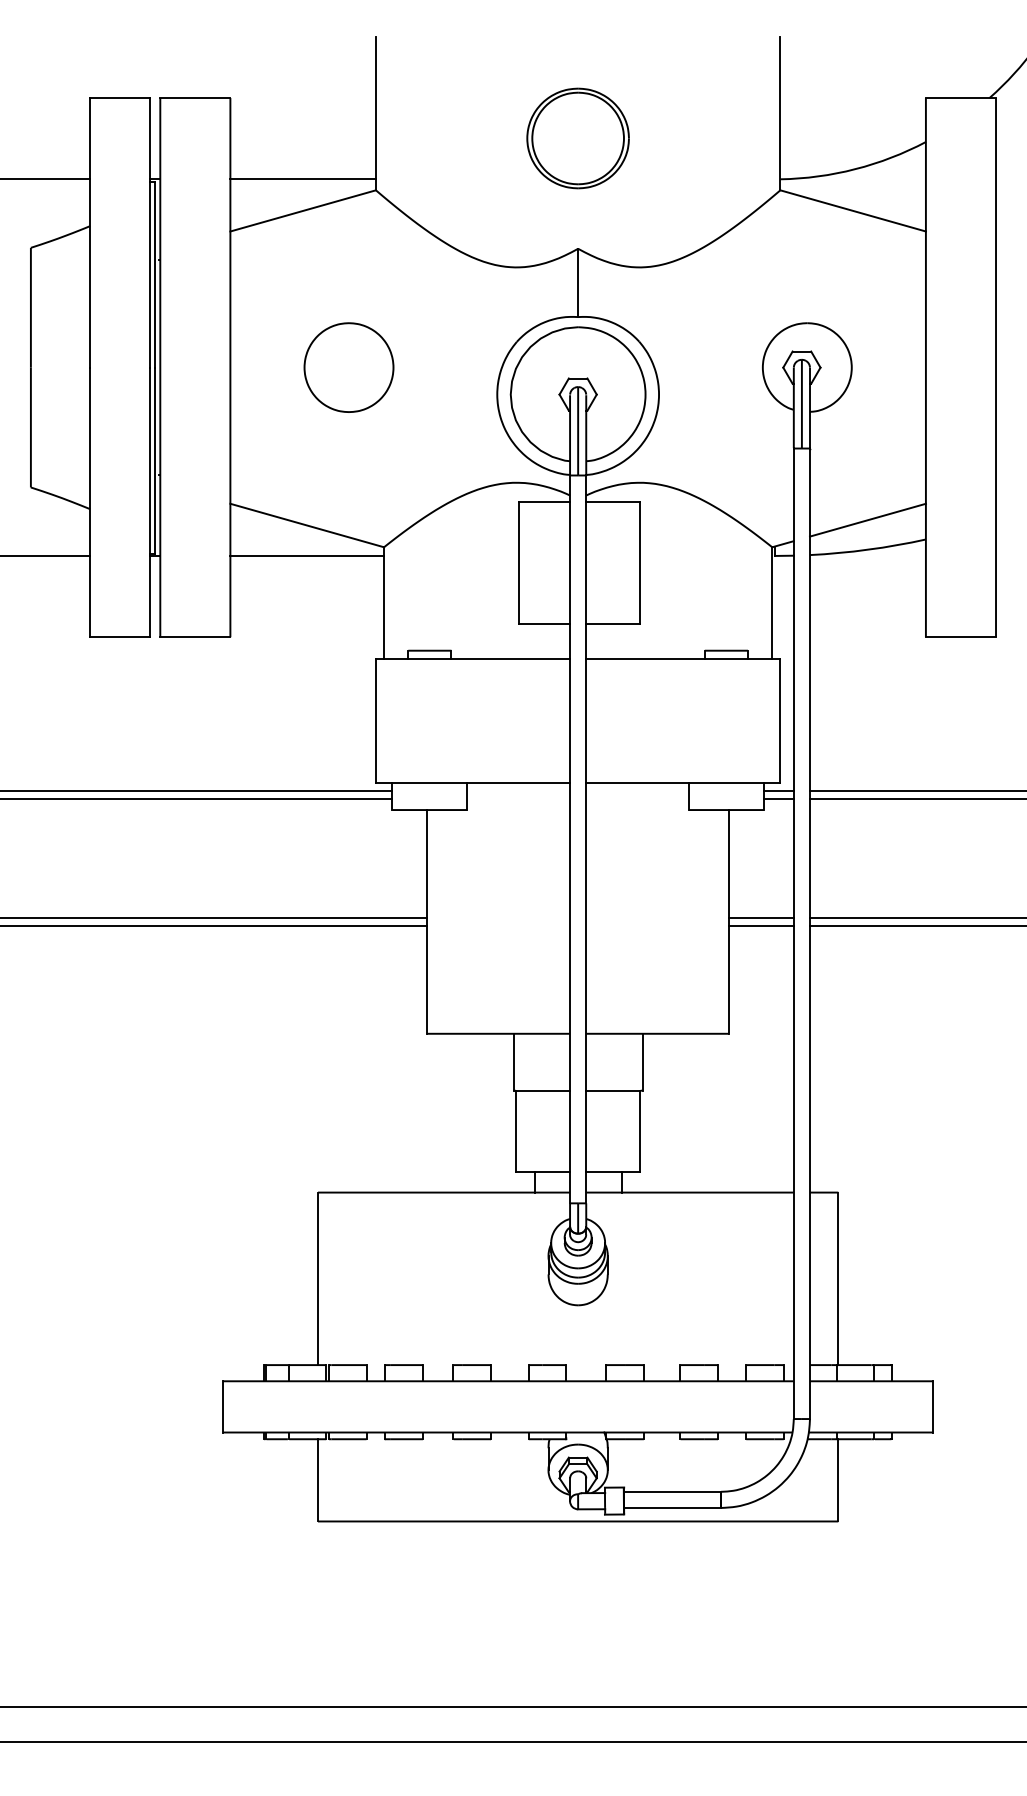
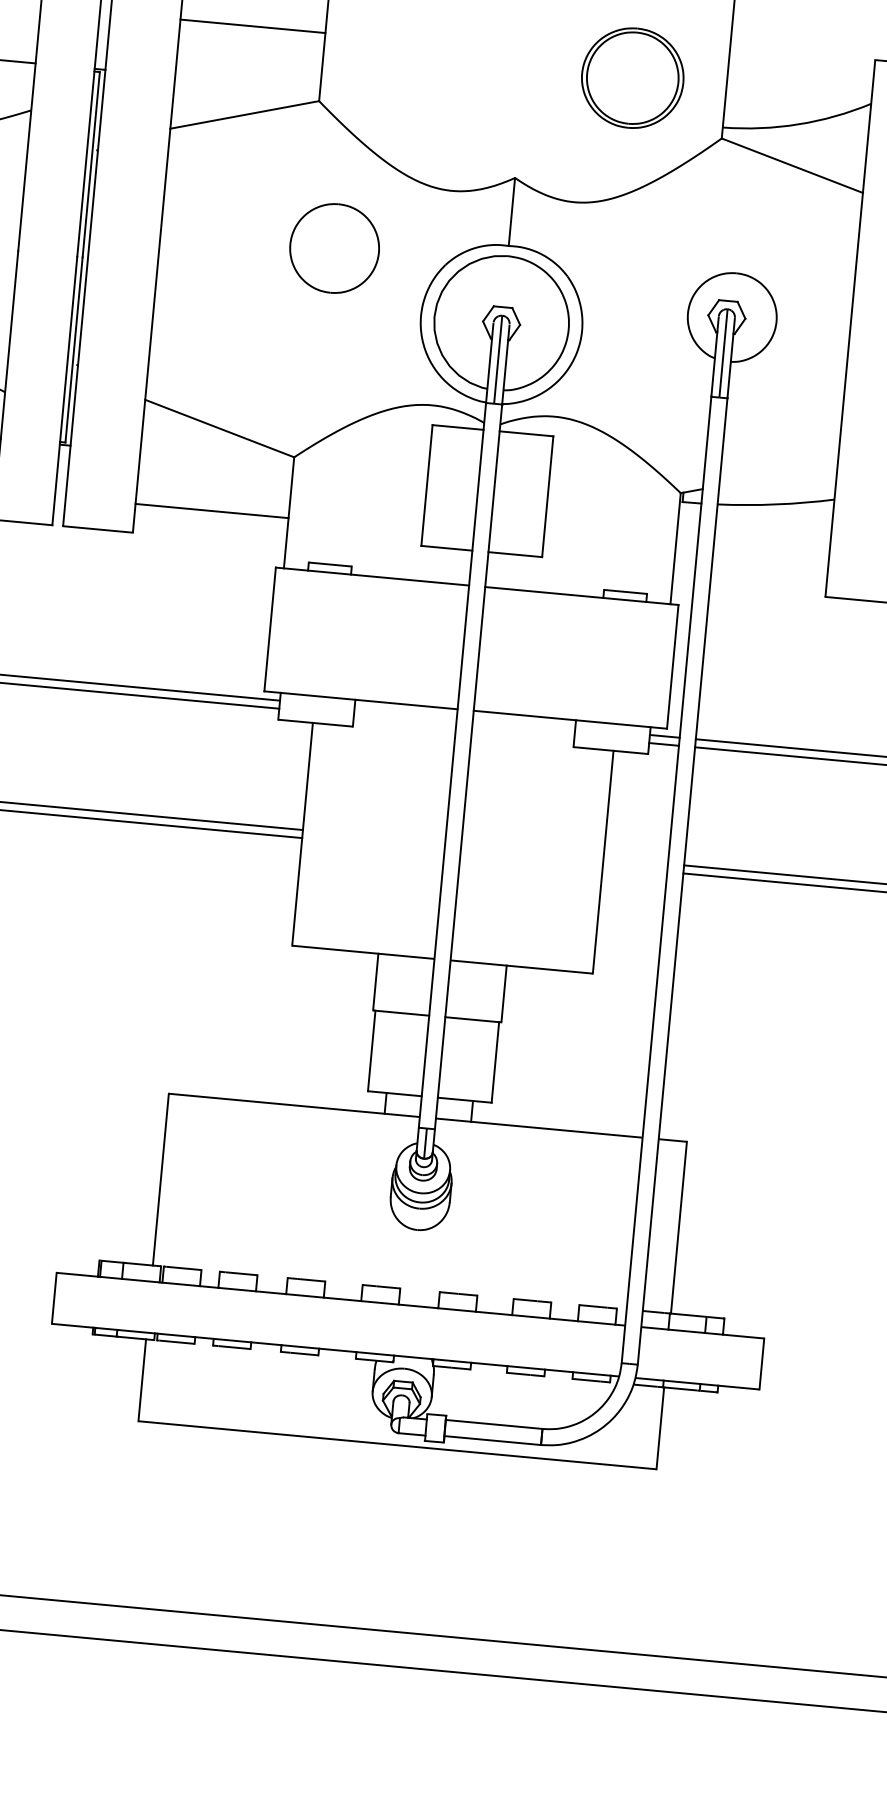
part: (577, 138) -> (632, 78), moved
line: (302, 178) -> (252, 25), moved
part: (348, 367) -> (334, 248), moved
line: (867, 519) -> (778, 474), removed
line: (307, 556) -> (212, 511), moved
line: (761, 917) -> (635, 860), removed
line: (761, 925) -> (635, 868), removed

